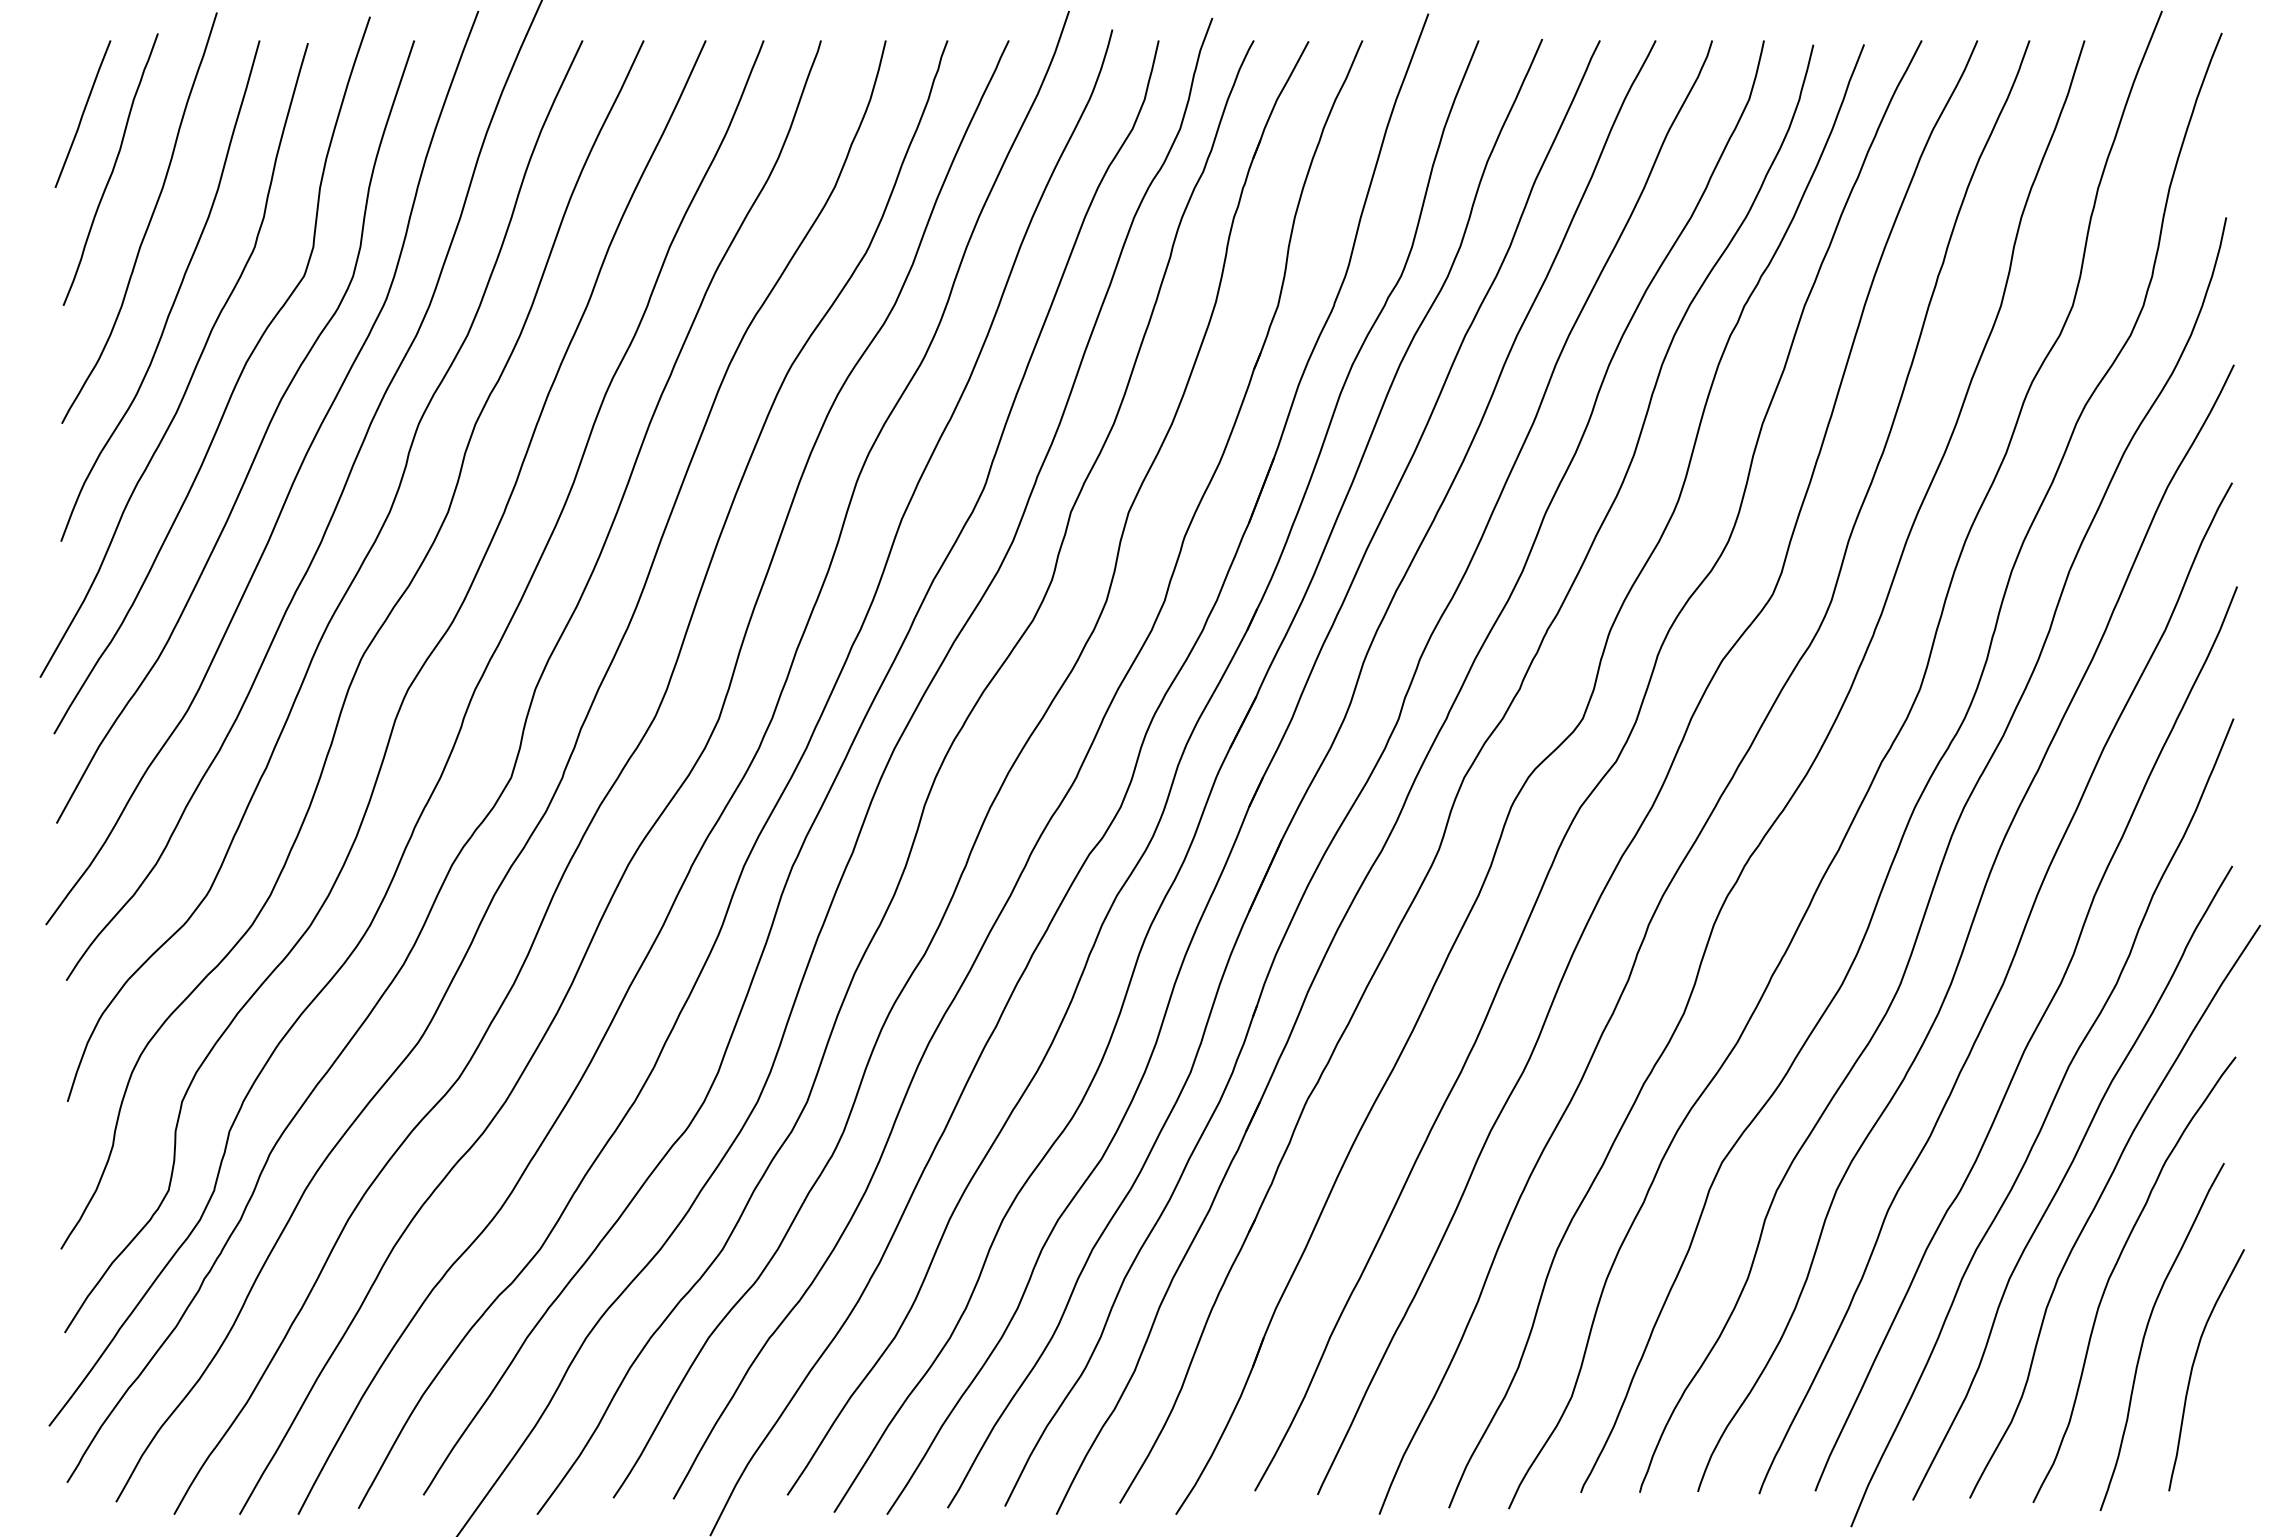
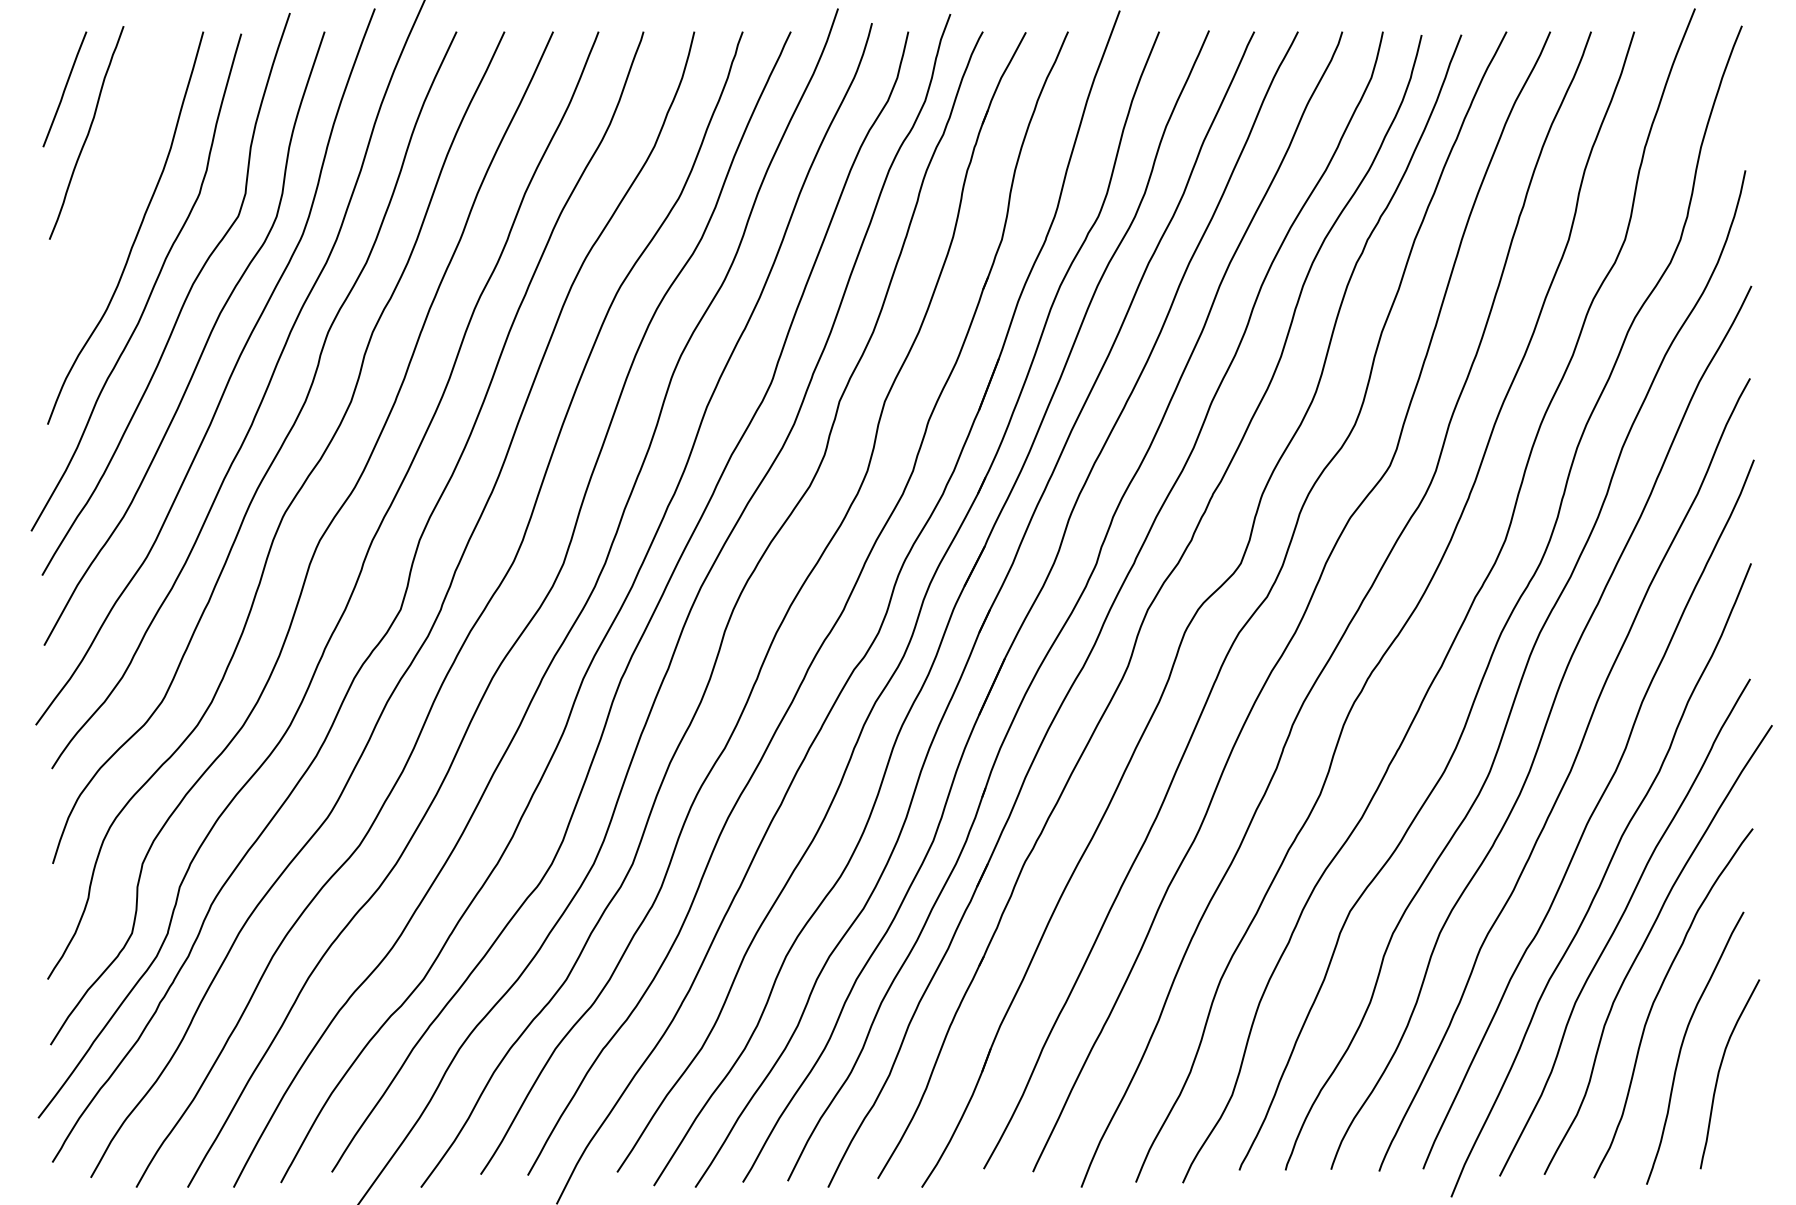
curve: (149, 219) -> (117, 172), removed

